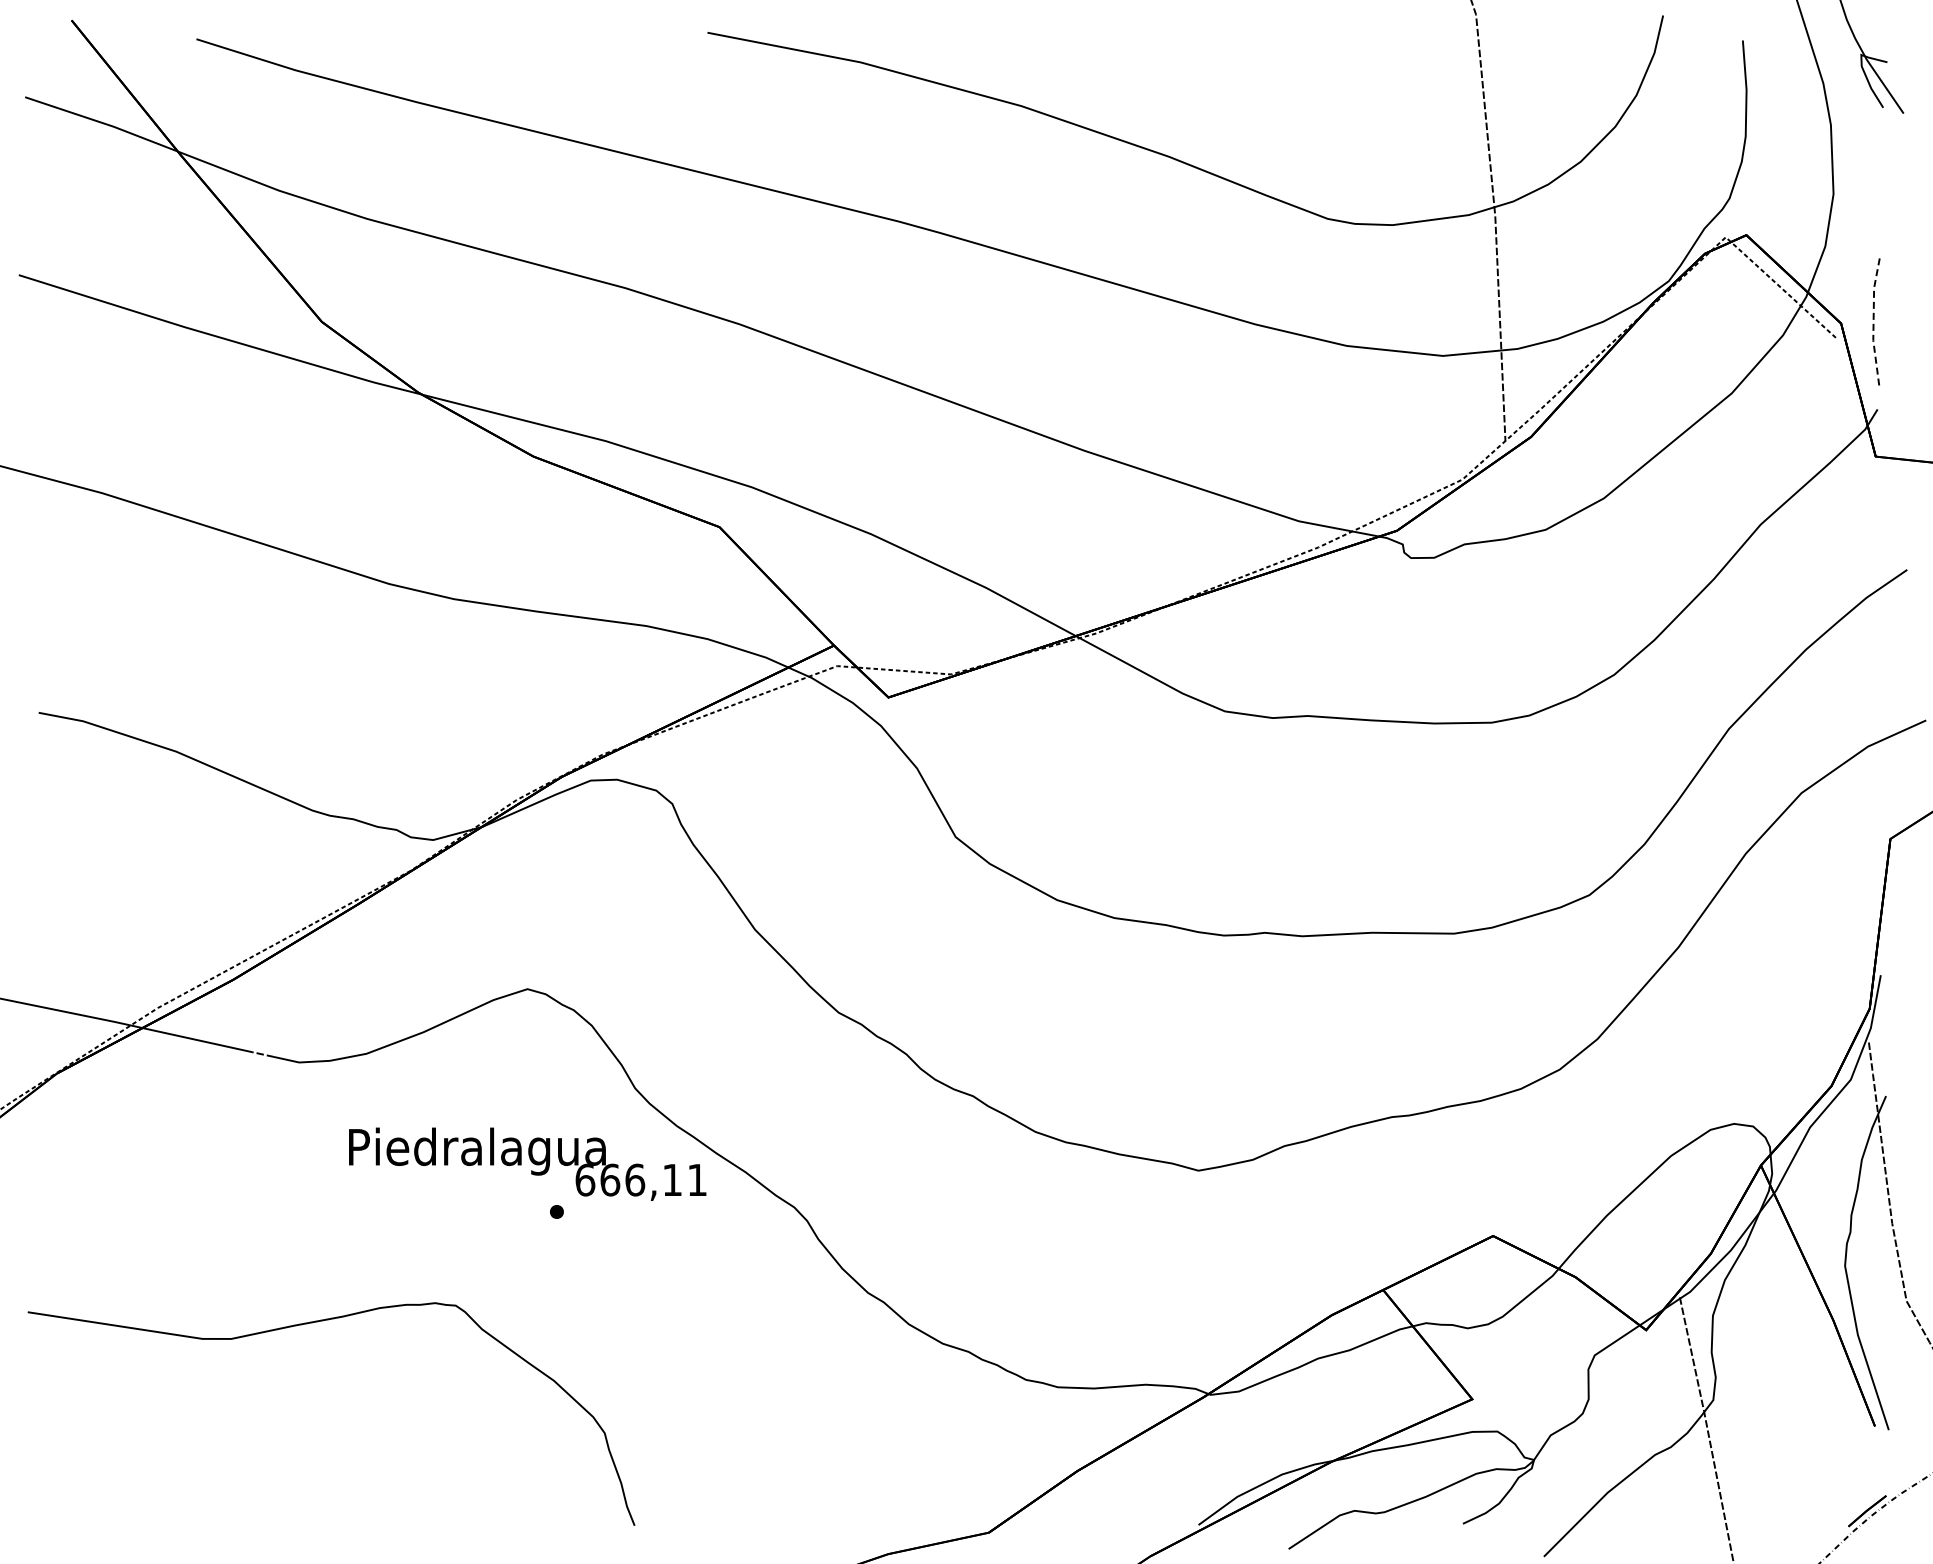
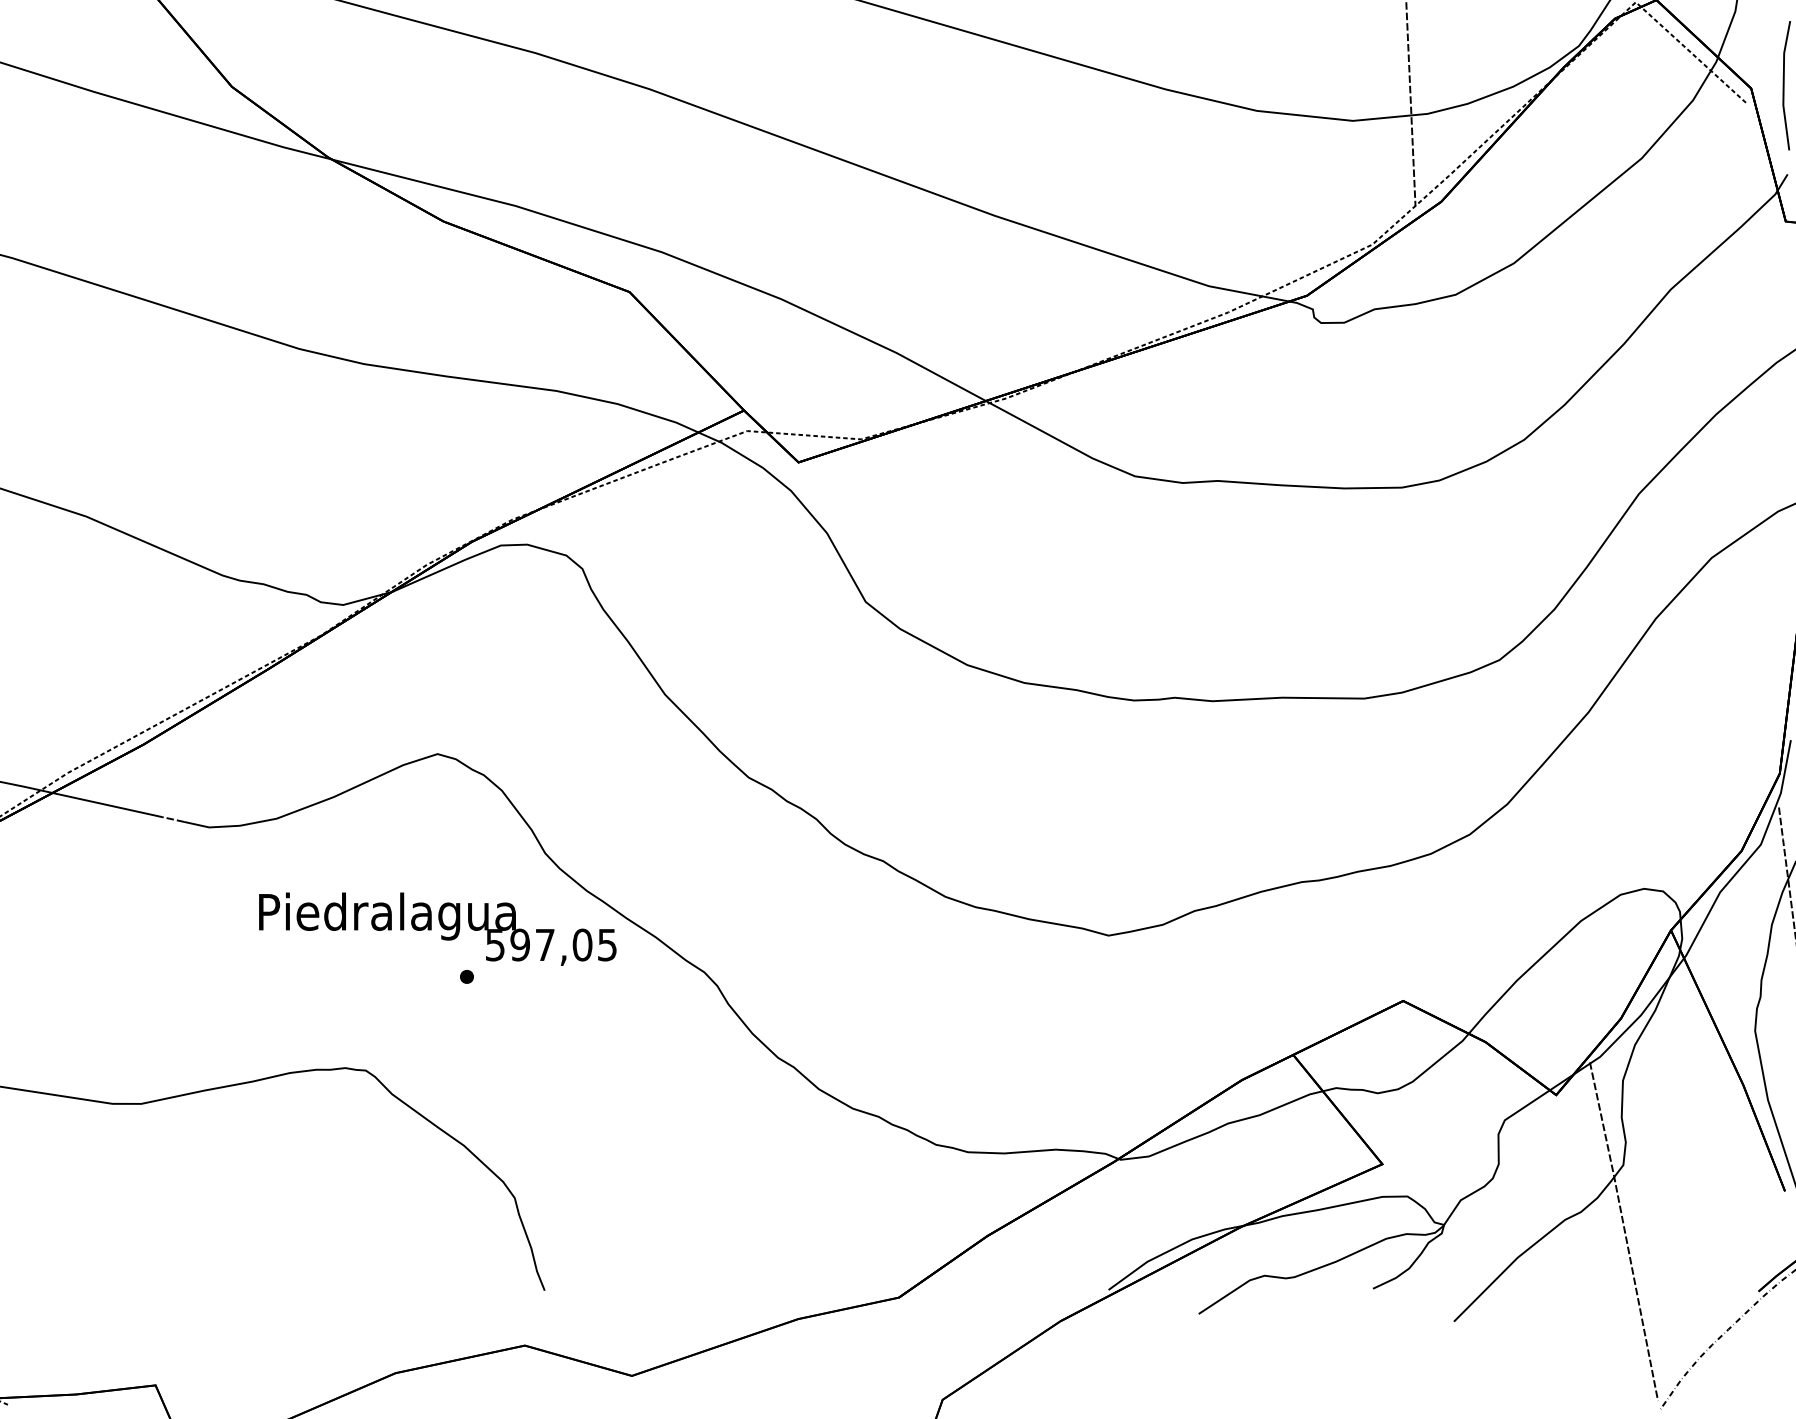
line: (1873, 320) -> (1783, 85), dashed -> solid
text: (640, 1179) -> (550, 944), 666,11 -> 597,05

